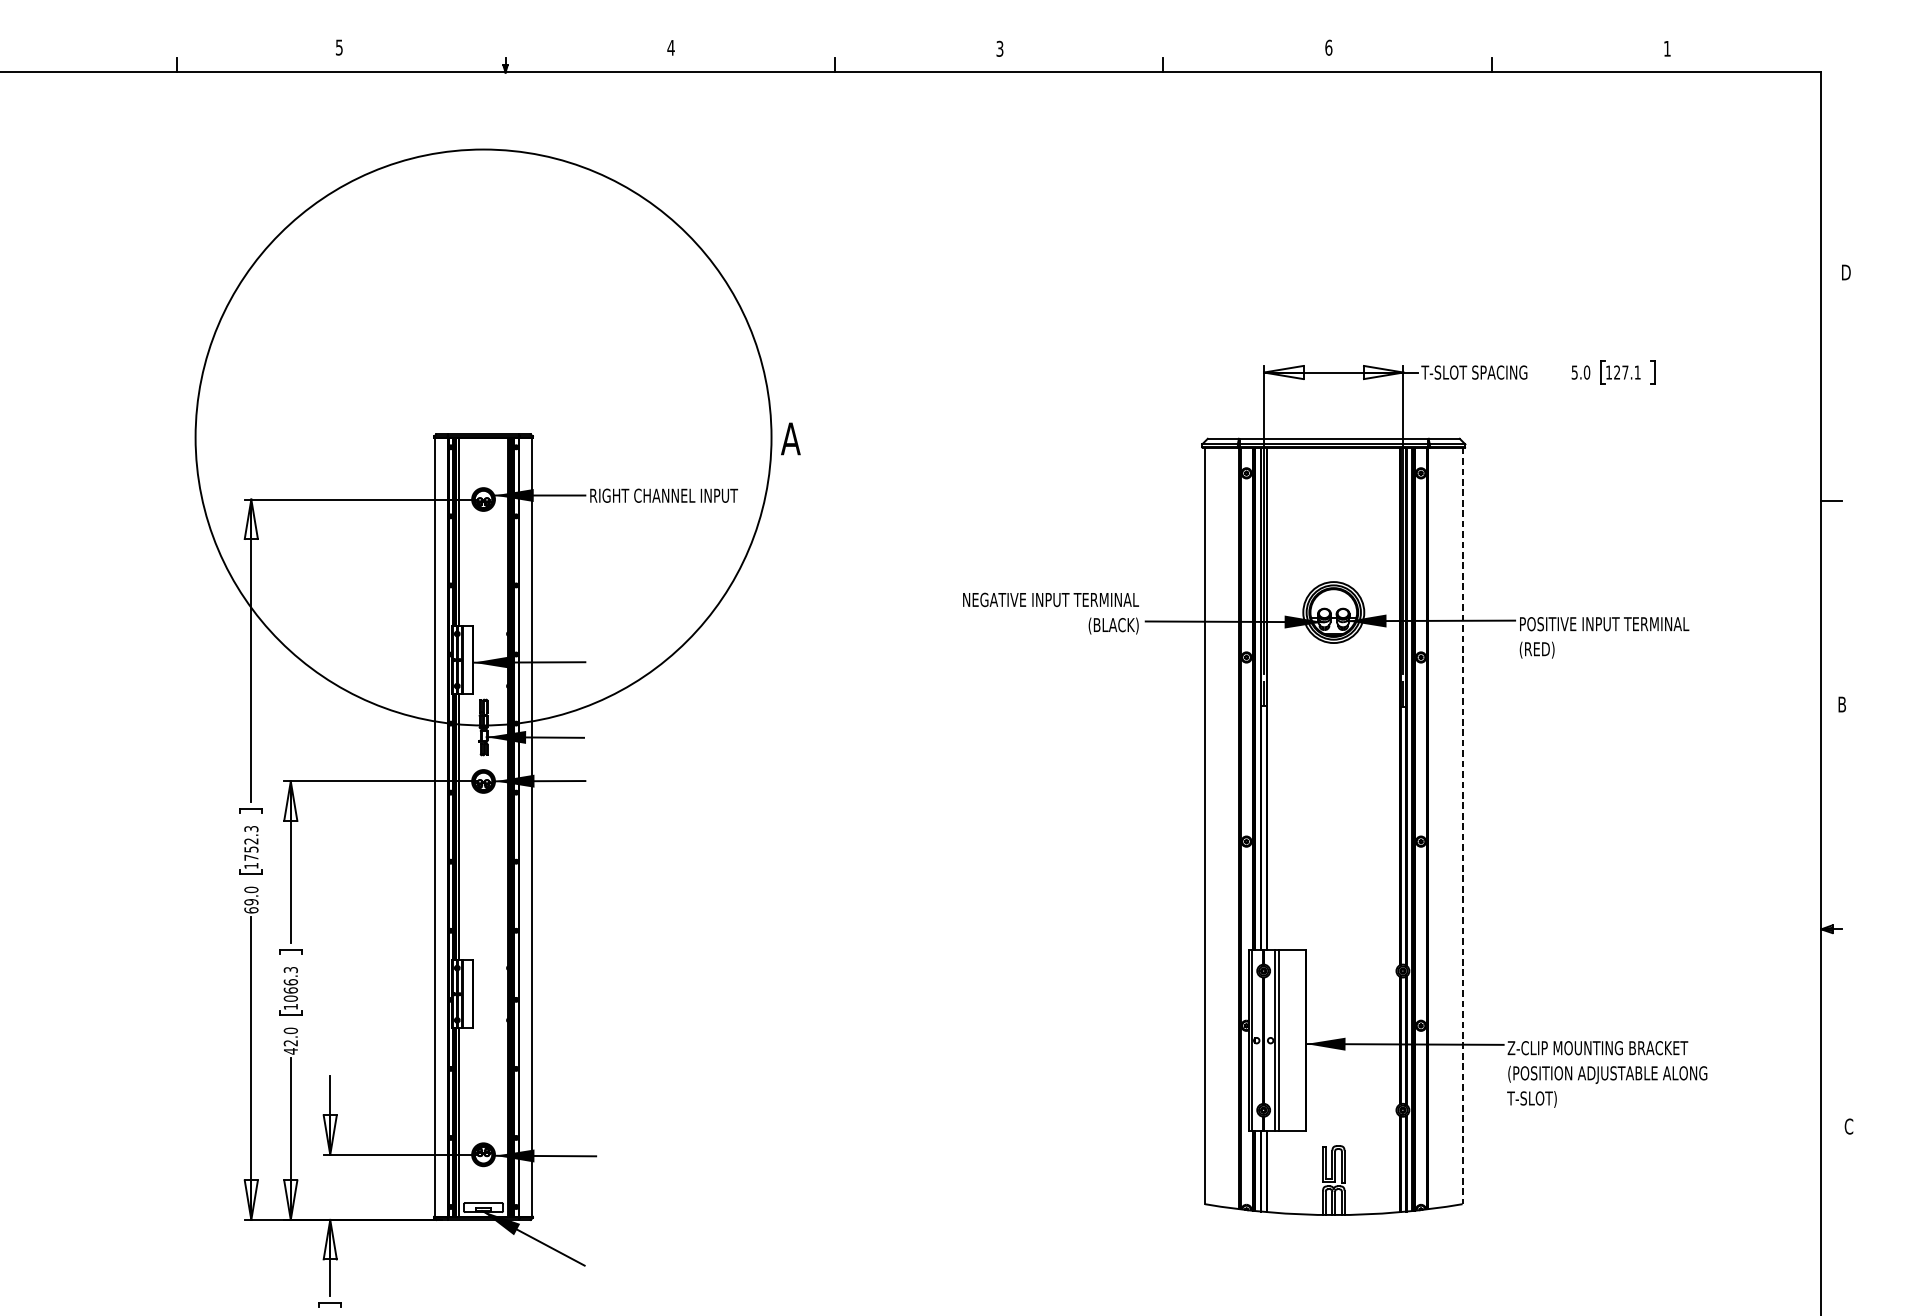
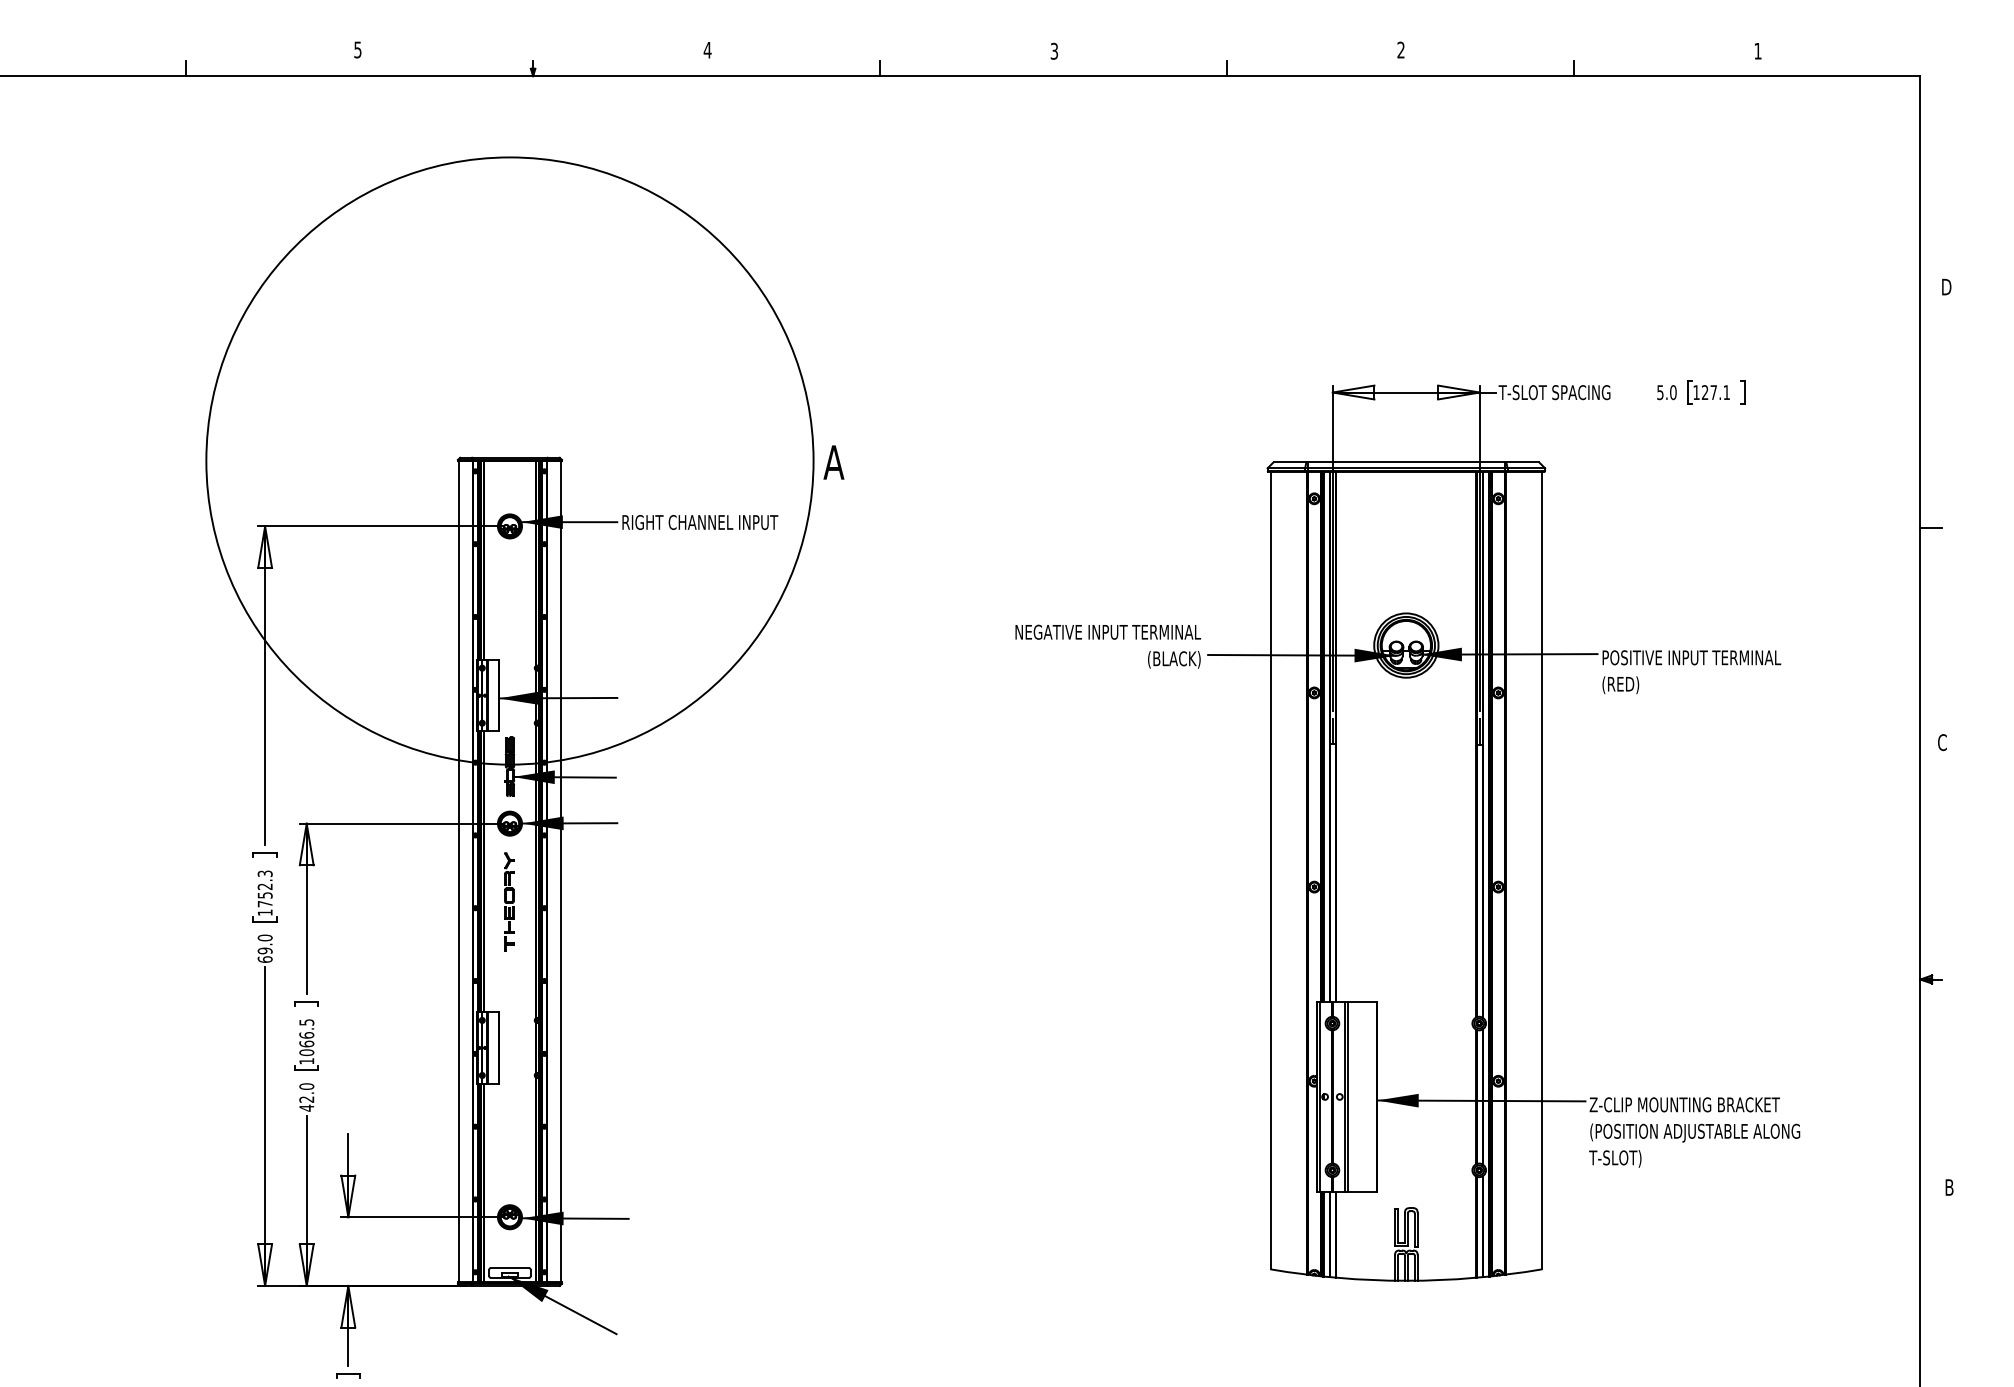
text: (1328, 47) -> (1400, 49), 6 -> 2
text: (1842, 704) -> (1942, 742), B -> C
line: (1462, 825) -> (1542, 870), dashed -> solid
part: (483, 855) -> (509, 901), added
text: (290, 970) -> (306, 1022), 1066.3 -> 1066.5
text: (1848, 1126) -> (1949, 1187), C -> B

